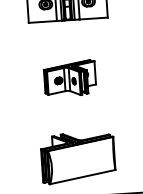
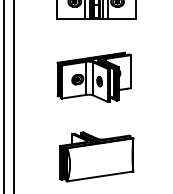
part: (69, 77) -> (93, 76), size x1.43

